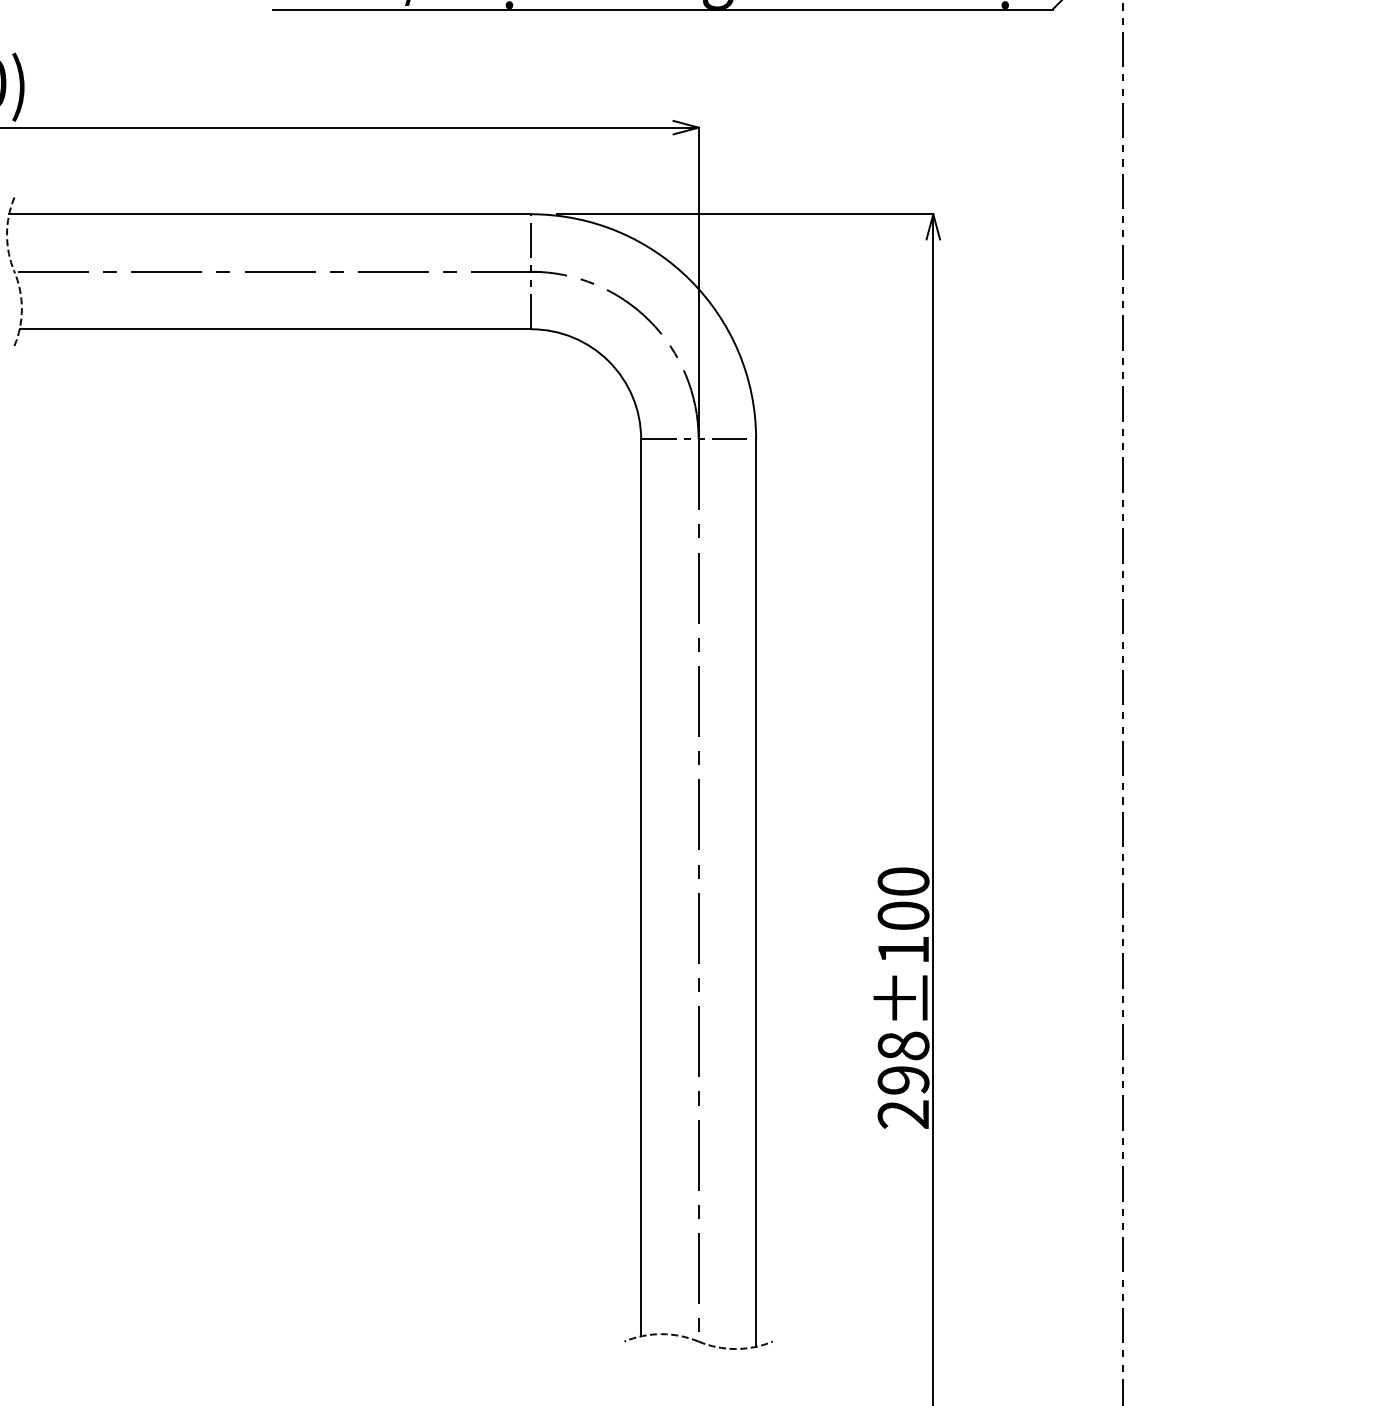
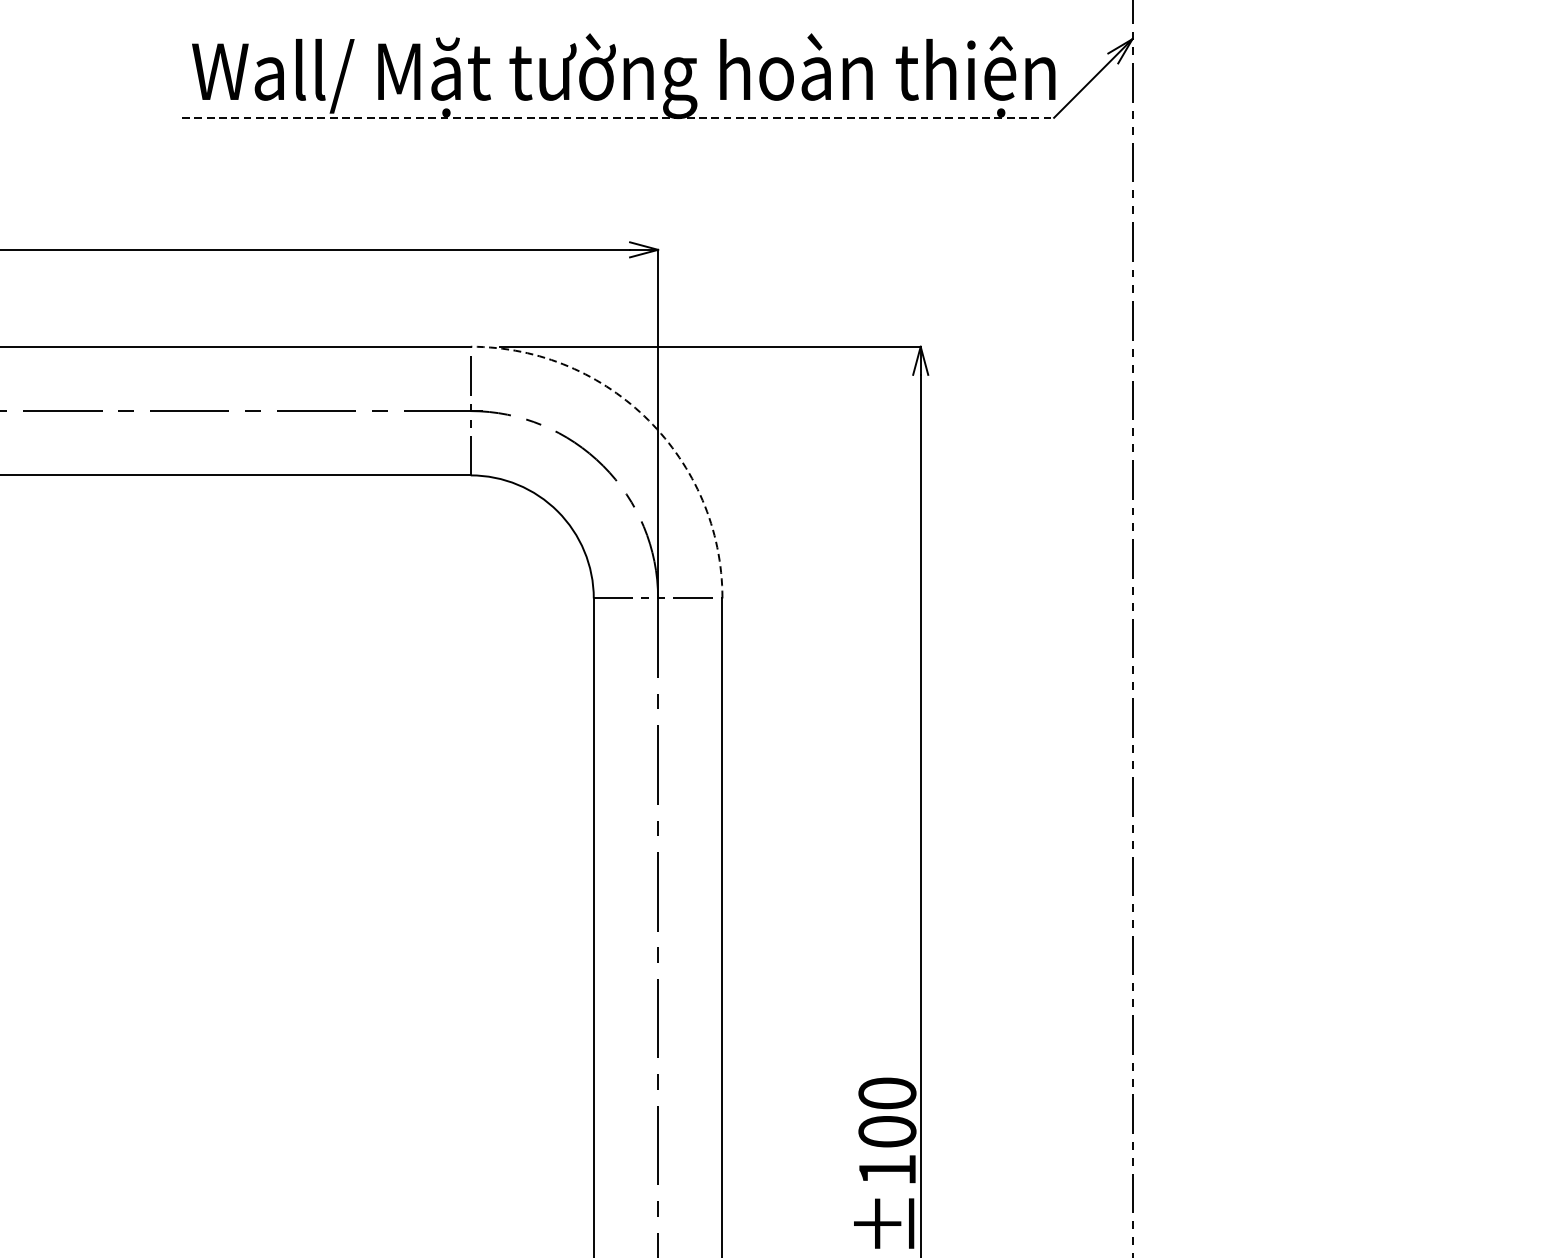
line: (662, 9) -> (617, 117), solid -> dashed
arc: (690, 280) -> (649, 420), solid -> dashed

